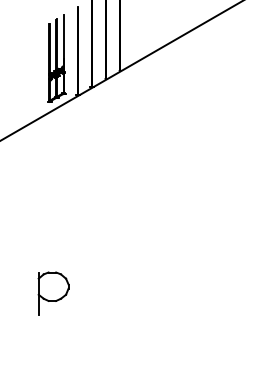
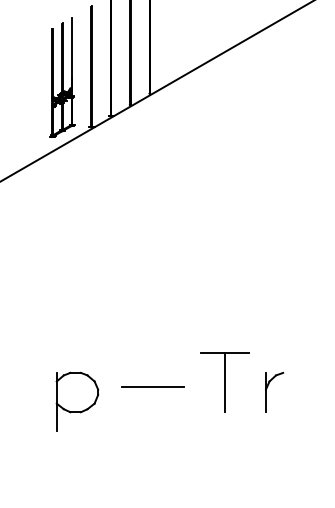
part: (174, 279) -> (225, 382), added
line: (121, 282) -> (151, 386), added
part: (210, 286) -> (274, 392), added
part: (53, 293) -> (77, 401), moved

